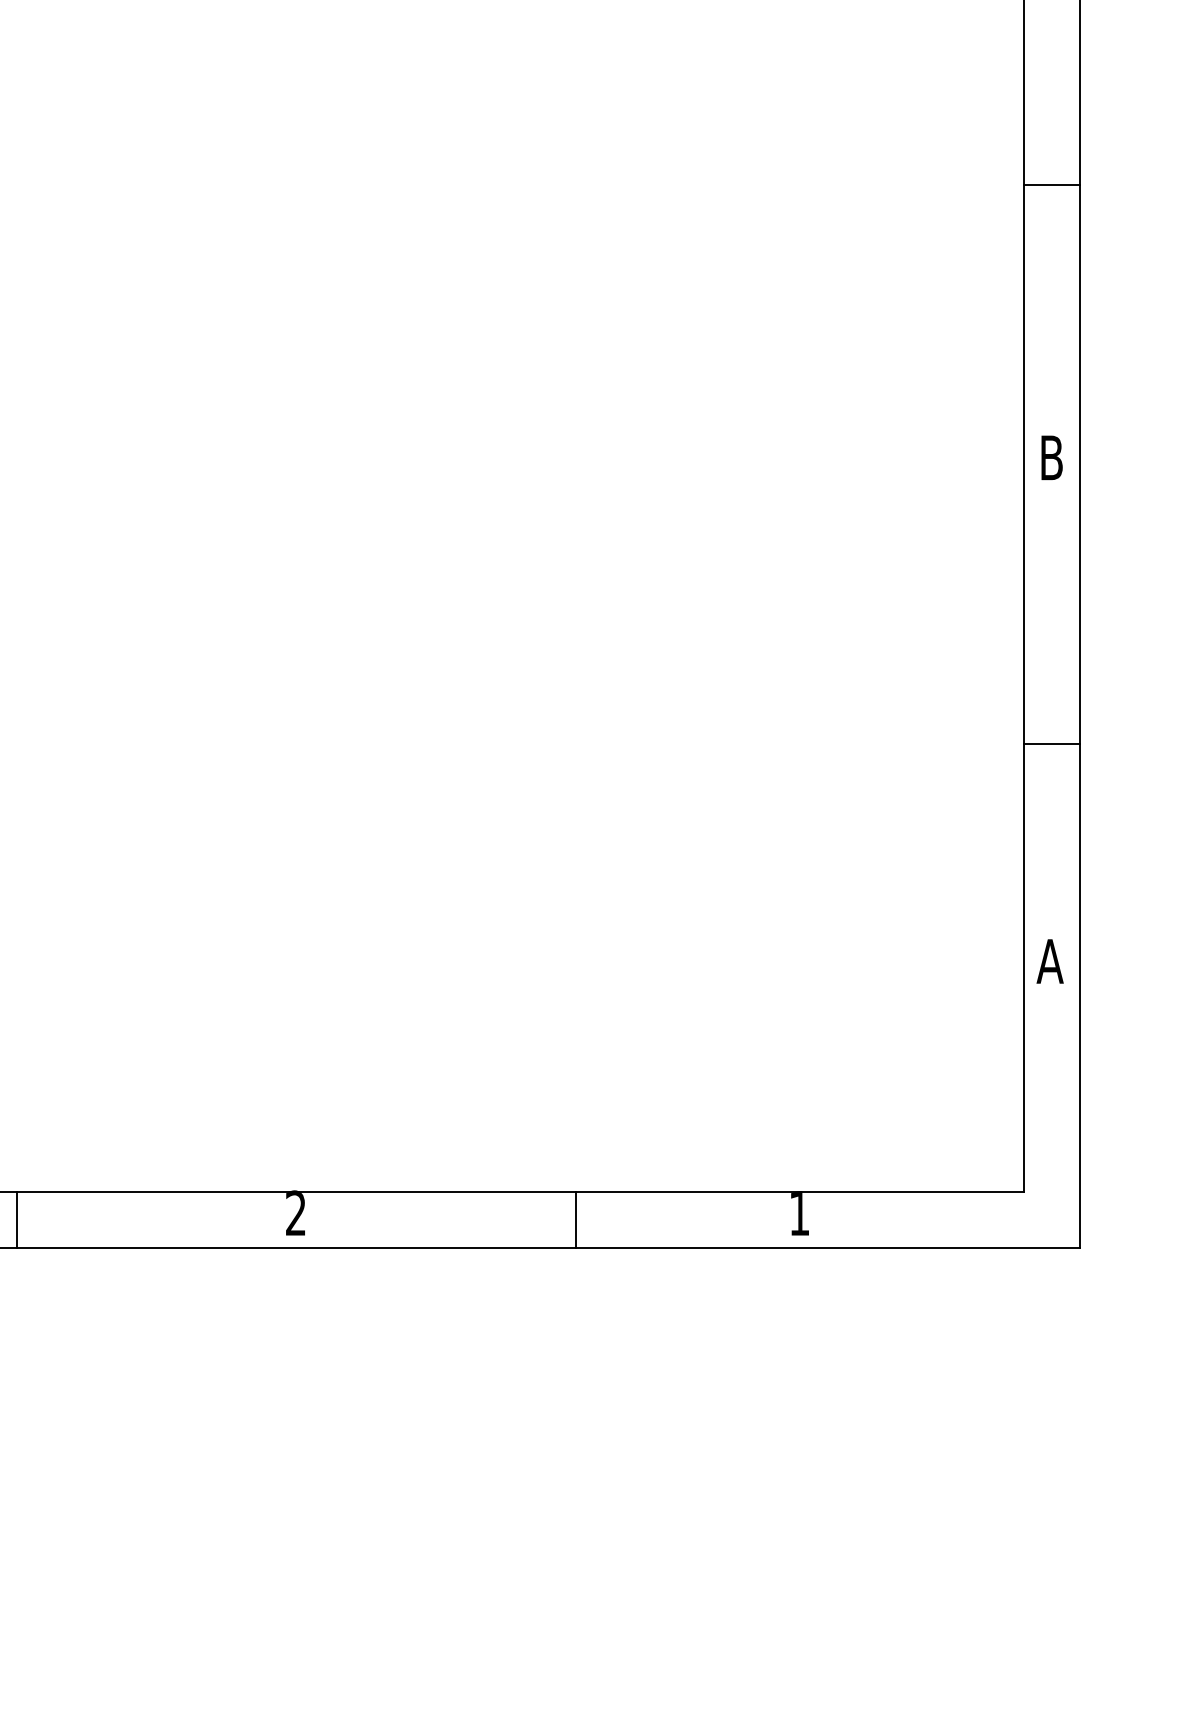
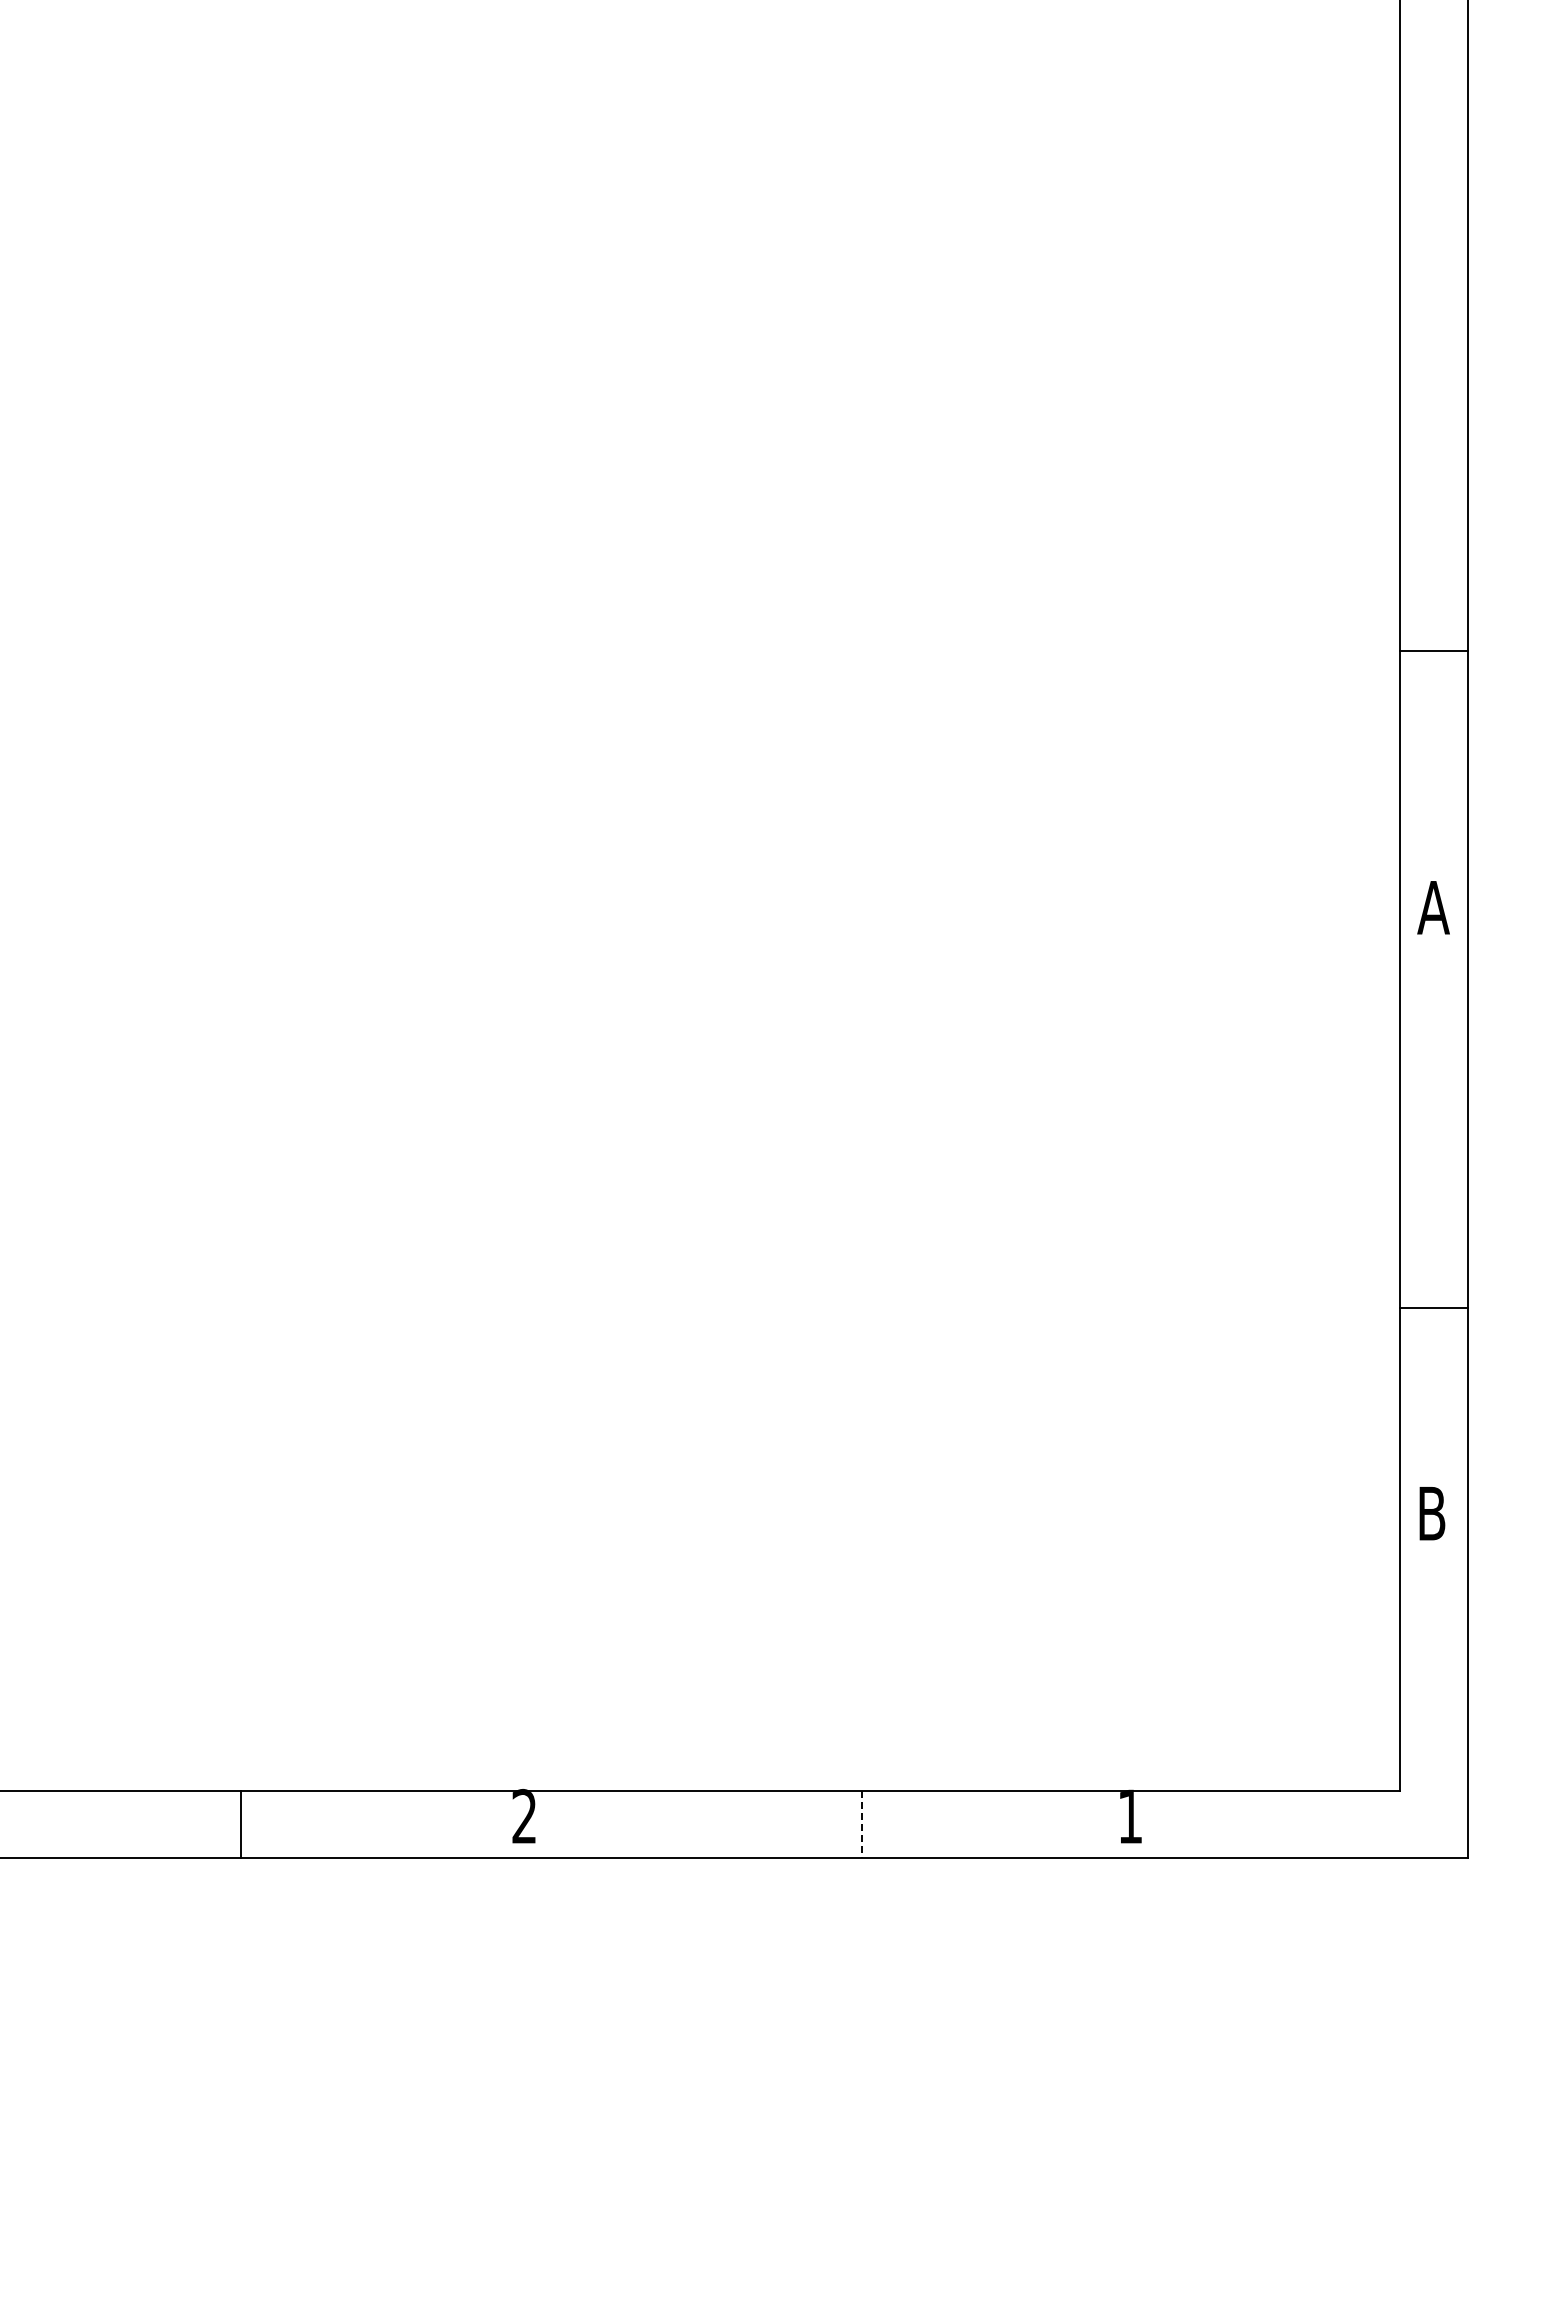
line: (1051, 184) -> (1433, 650), moved
text: (1051, 457) -> (1433, 907), B -> A
line: (1051, 744) -> (1433, 1308), moved
text: (1049, 961) -> (1431, 1513), A -> B
line: (16, 1219) -> (240, 1823), moved
line: (576, 1219) -> (861, 1824), solid -> dashed

